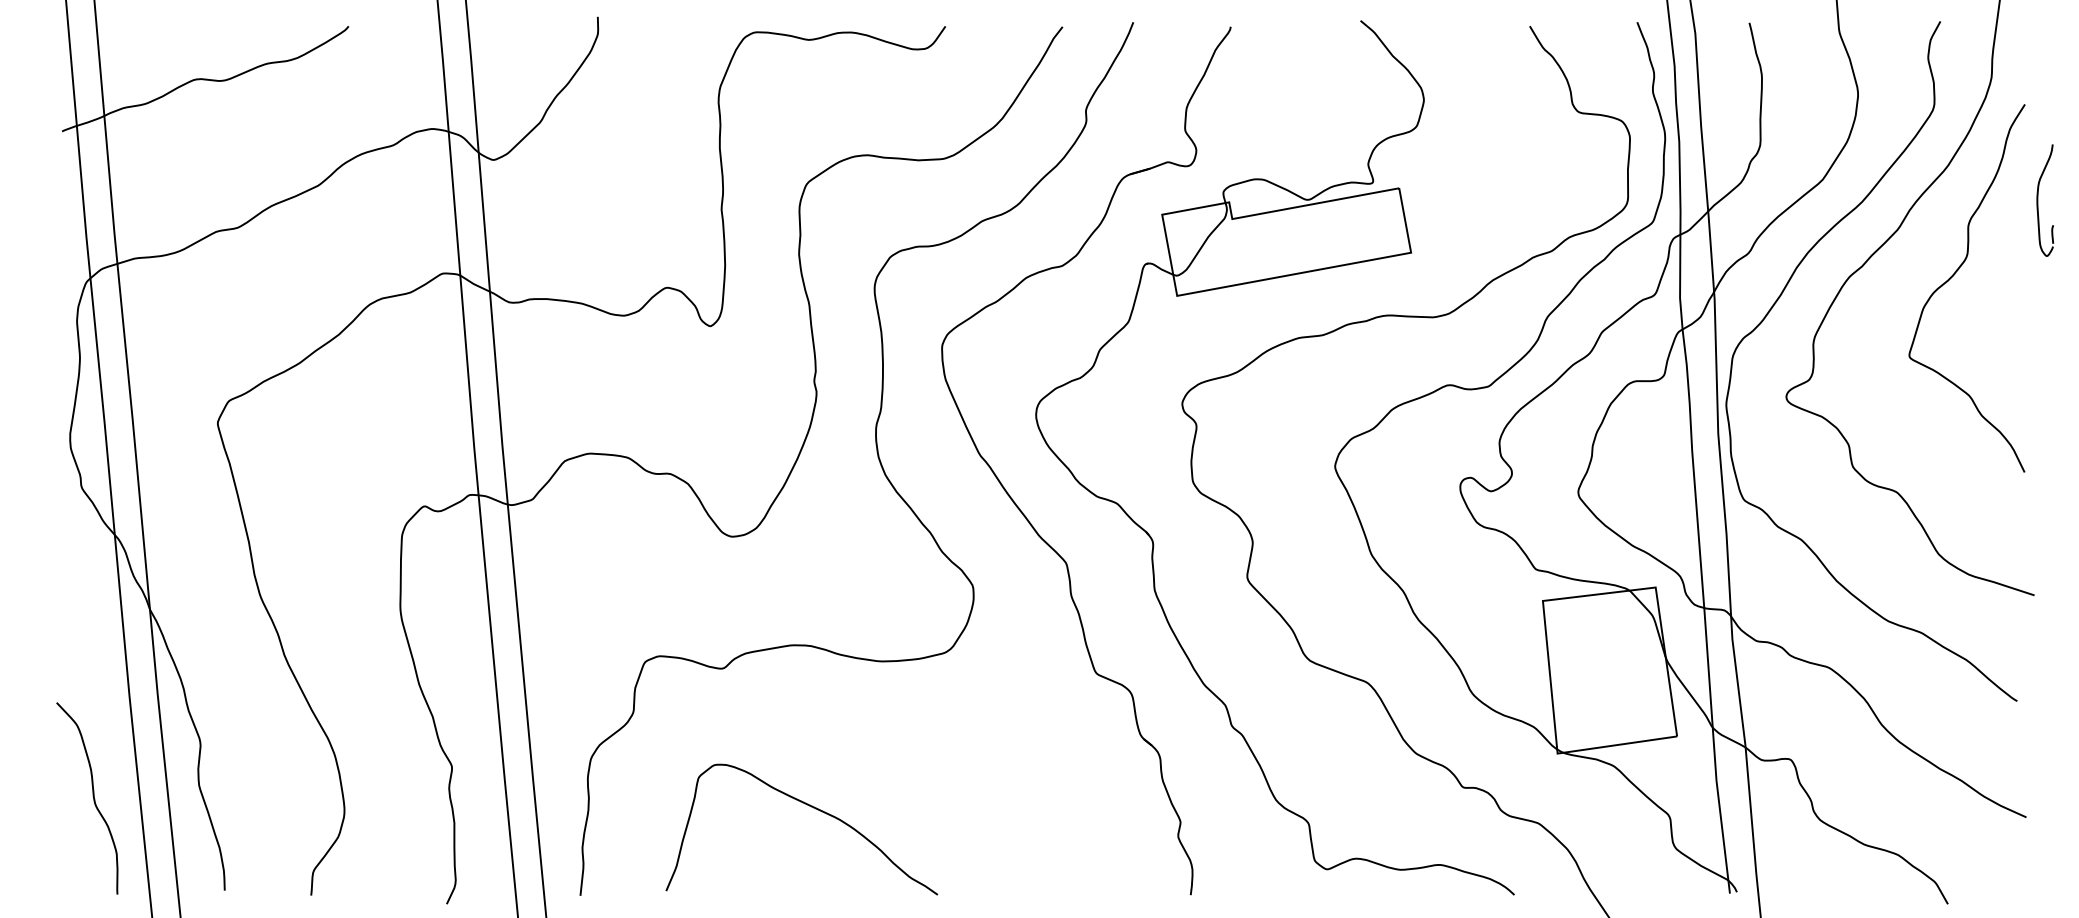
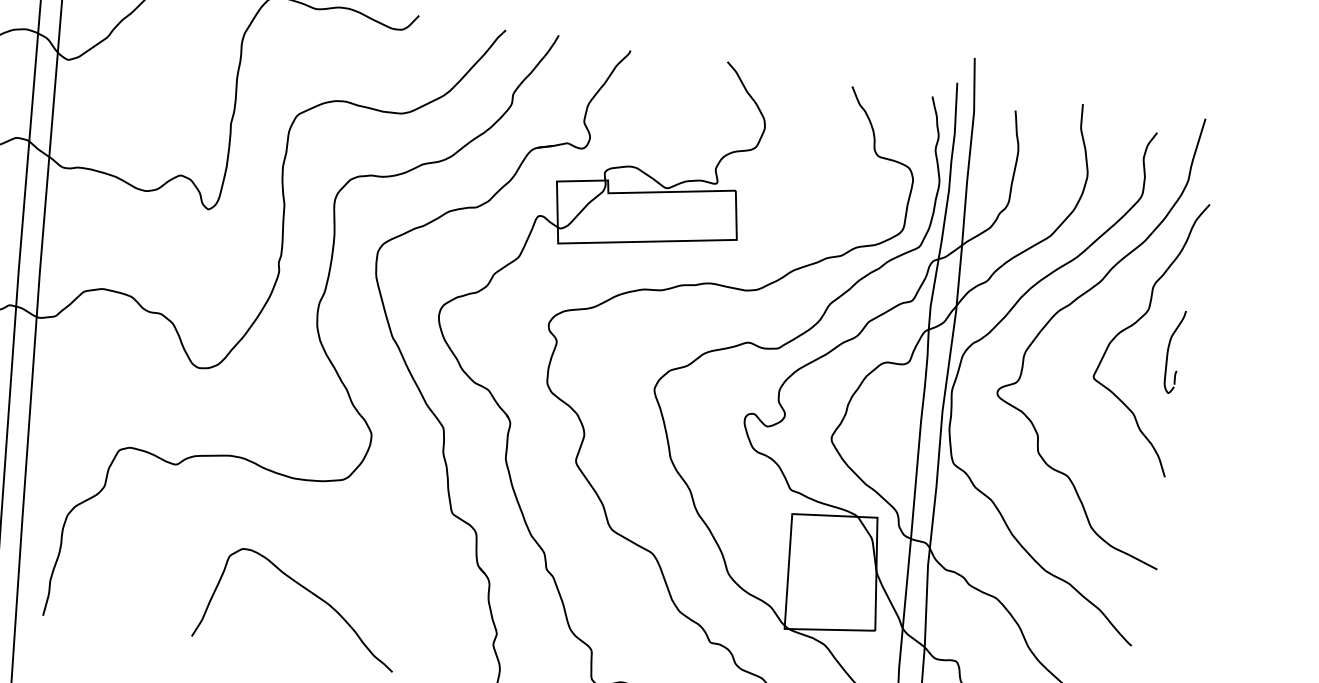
part: (2038, 200) -> (1168, 350), moved
curve: (811, 807) -> (309, 592), moved

